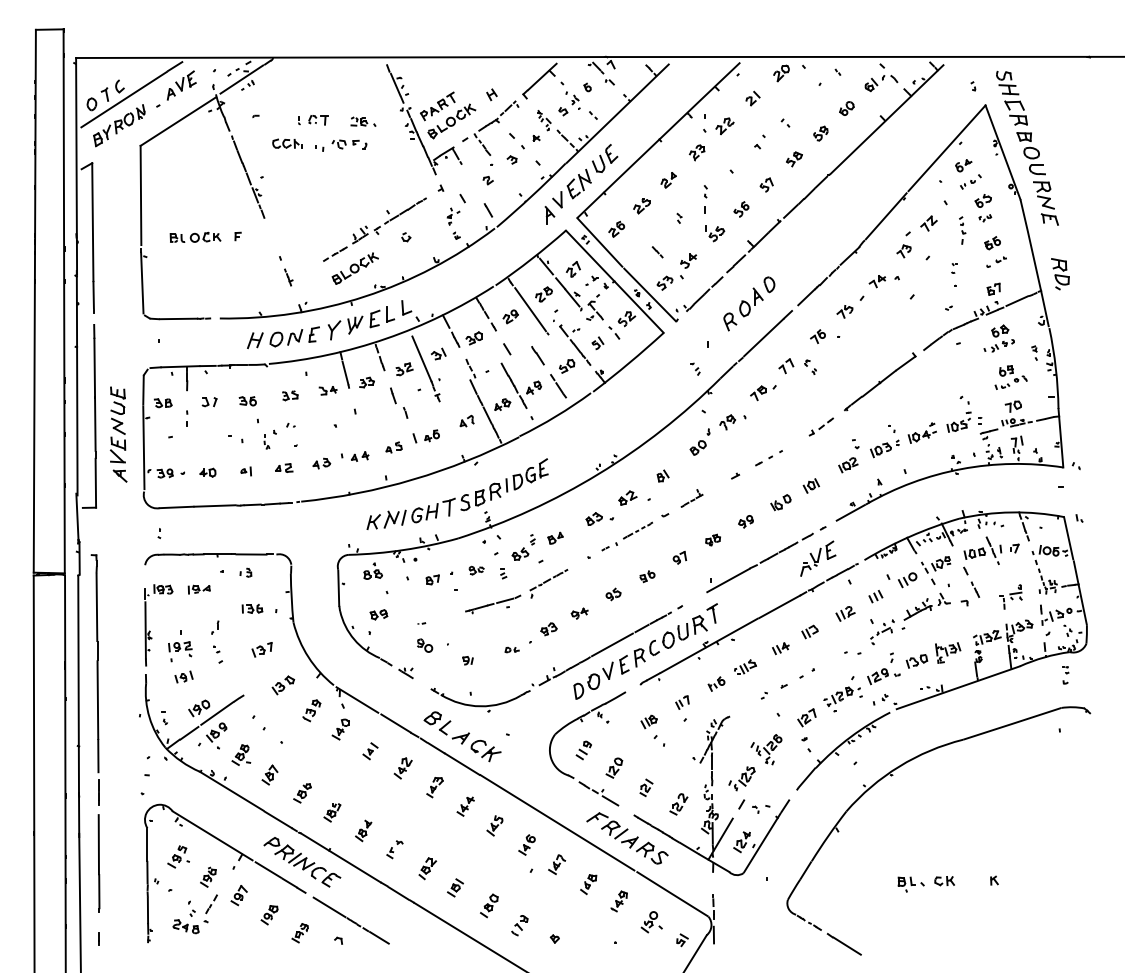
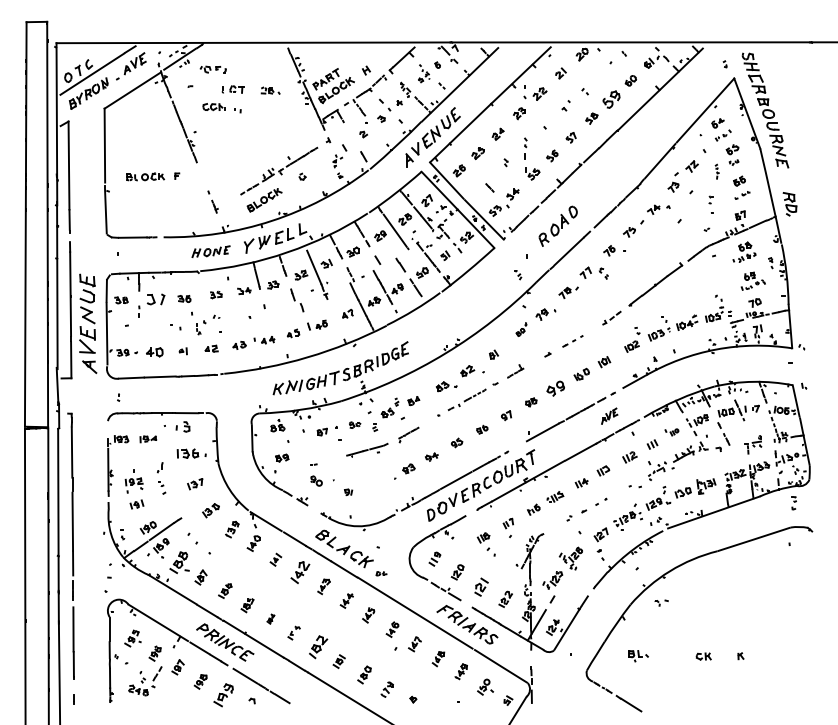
part: (569, 98) -> (424, 73), size x0.7
part: (820, 133) -> (611, 99), size x1.6
part: (349, 144) -> (213, 69), moved
part: (962, 230) -> (717, 171), size x0.7
part: (283, 337) -> (211, 251), size x0.7
part: (209, 402) -> (155, 299), size x1.6
part: (118, 434) -> (88, 323), size x1.4
part: (699, 441) -> (521, 328), size x0.7
part: (207, 472) -> (154, 352), size x1.4
part: (745, 521) -> (555, 388), size x1.6
part: (818, 558) -> (609, 416), size x0.6
part: (245, 572) -> (182, 426), size x1.6
part: (901, 580) -> (671, 432), size x0.6
part: (548, 583) -> (408, 434), size x0.7
part: (252, 608) -> (187, 453), size x1.4
part: (511, 649) -> (380, 573), moved
part: (241, 754) -> (179, 562), size x1.4
part: (402, 768) -> (299, 572), size x1.4
part: (646, 787) -> (481, 586), size x1.4
part: (761, 809) -> (661, 603), moved
part: (363, 830) -> (270, 618), size x0.6
part: (427, 868) -> (318, 647), size x1.4
part: (910, 884) -> (638, 656), moved
part: (299, 933) -> (223, 695), size x1.6

